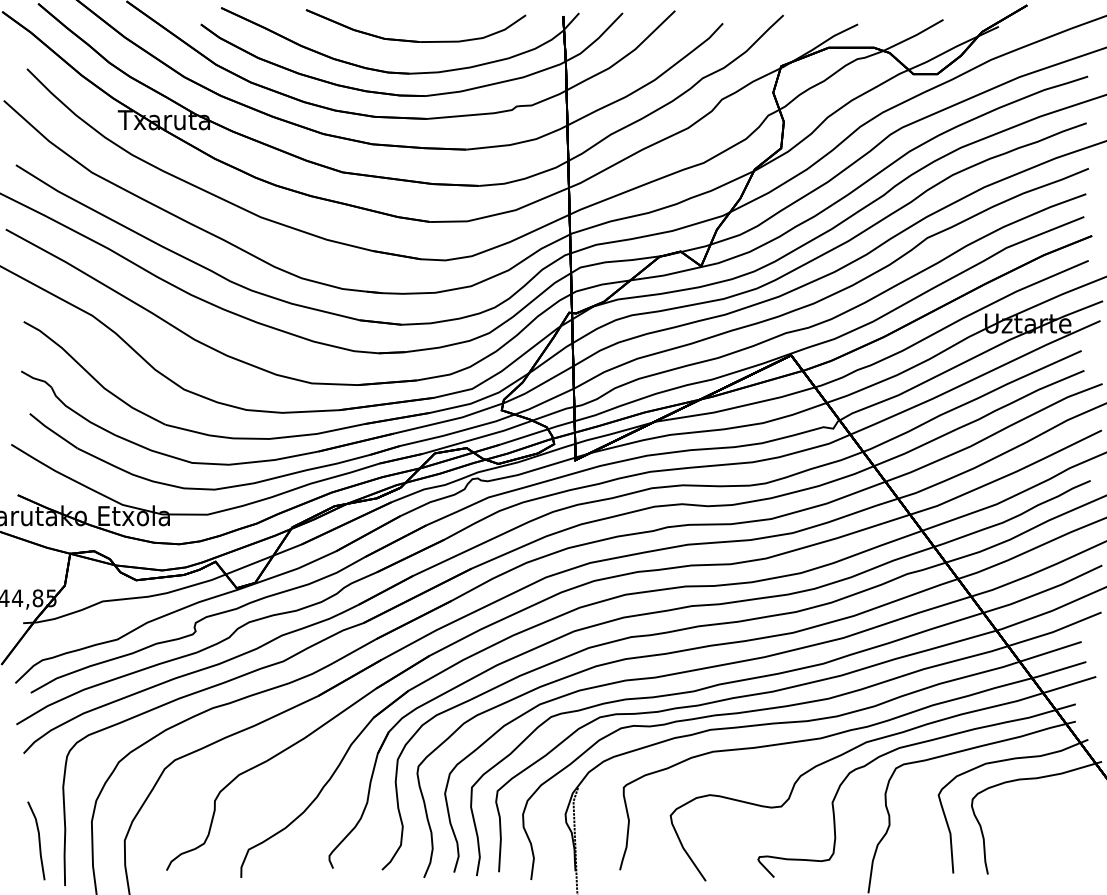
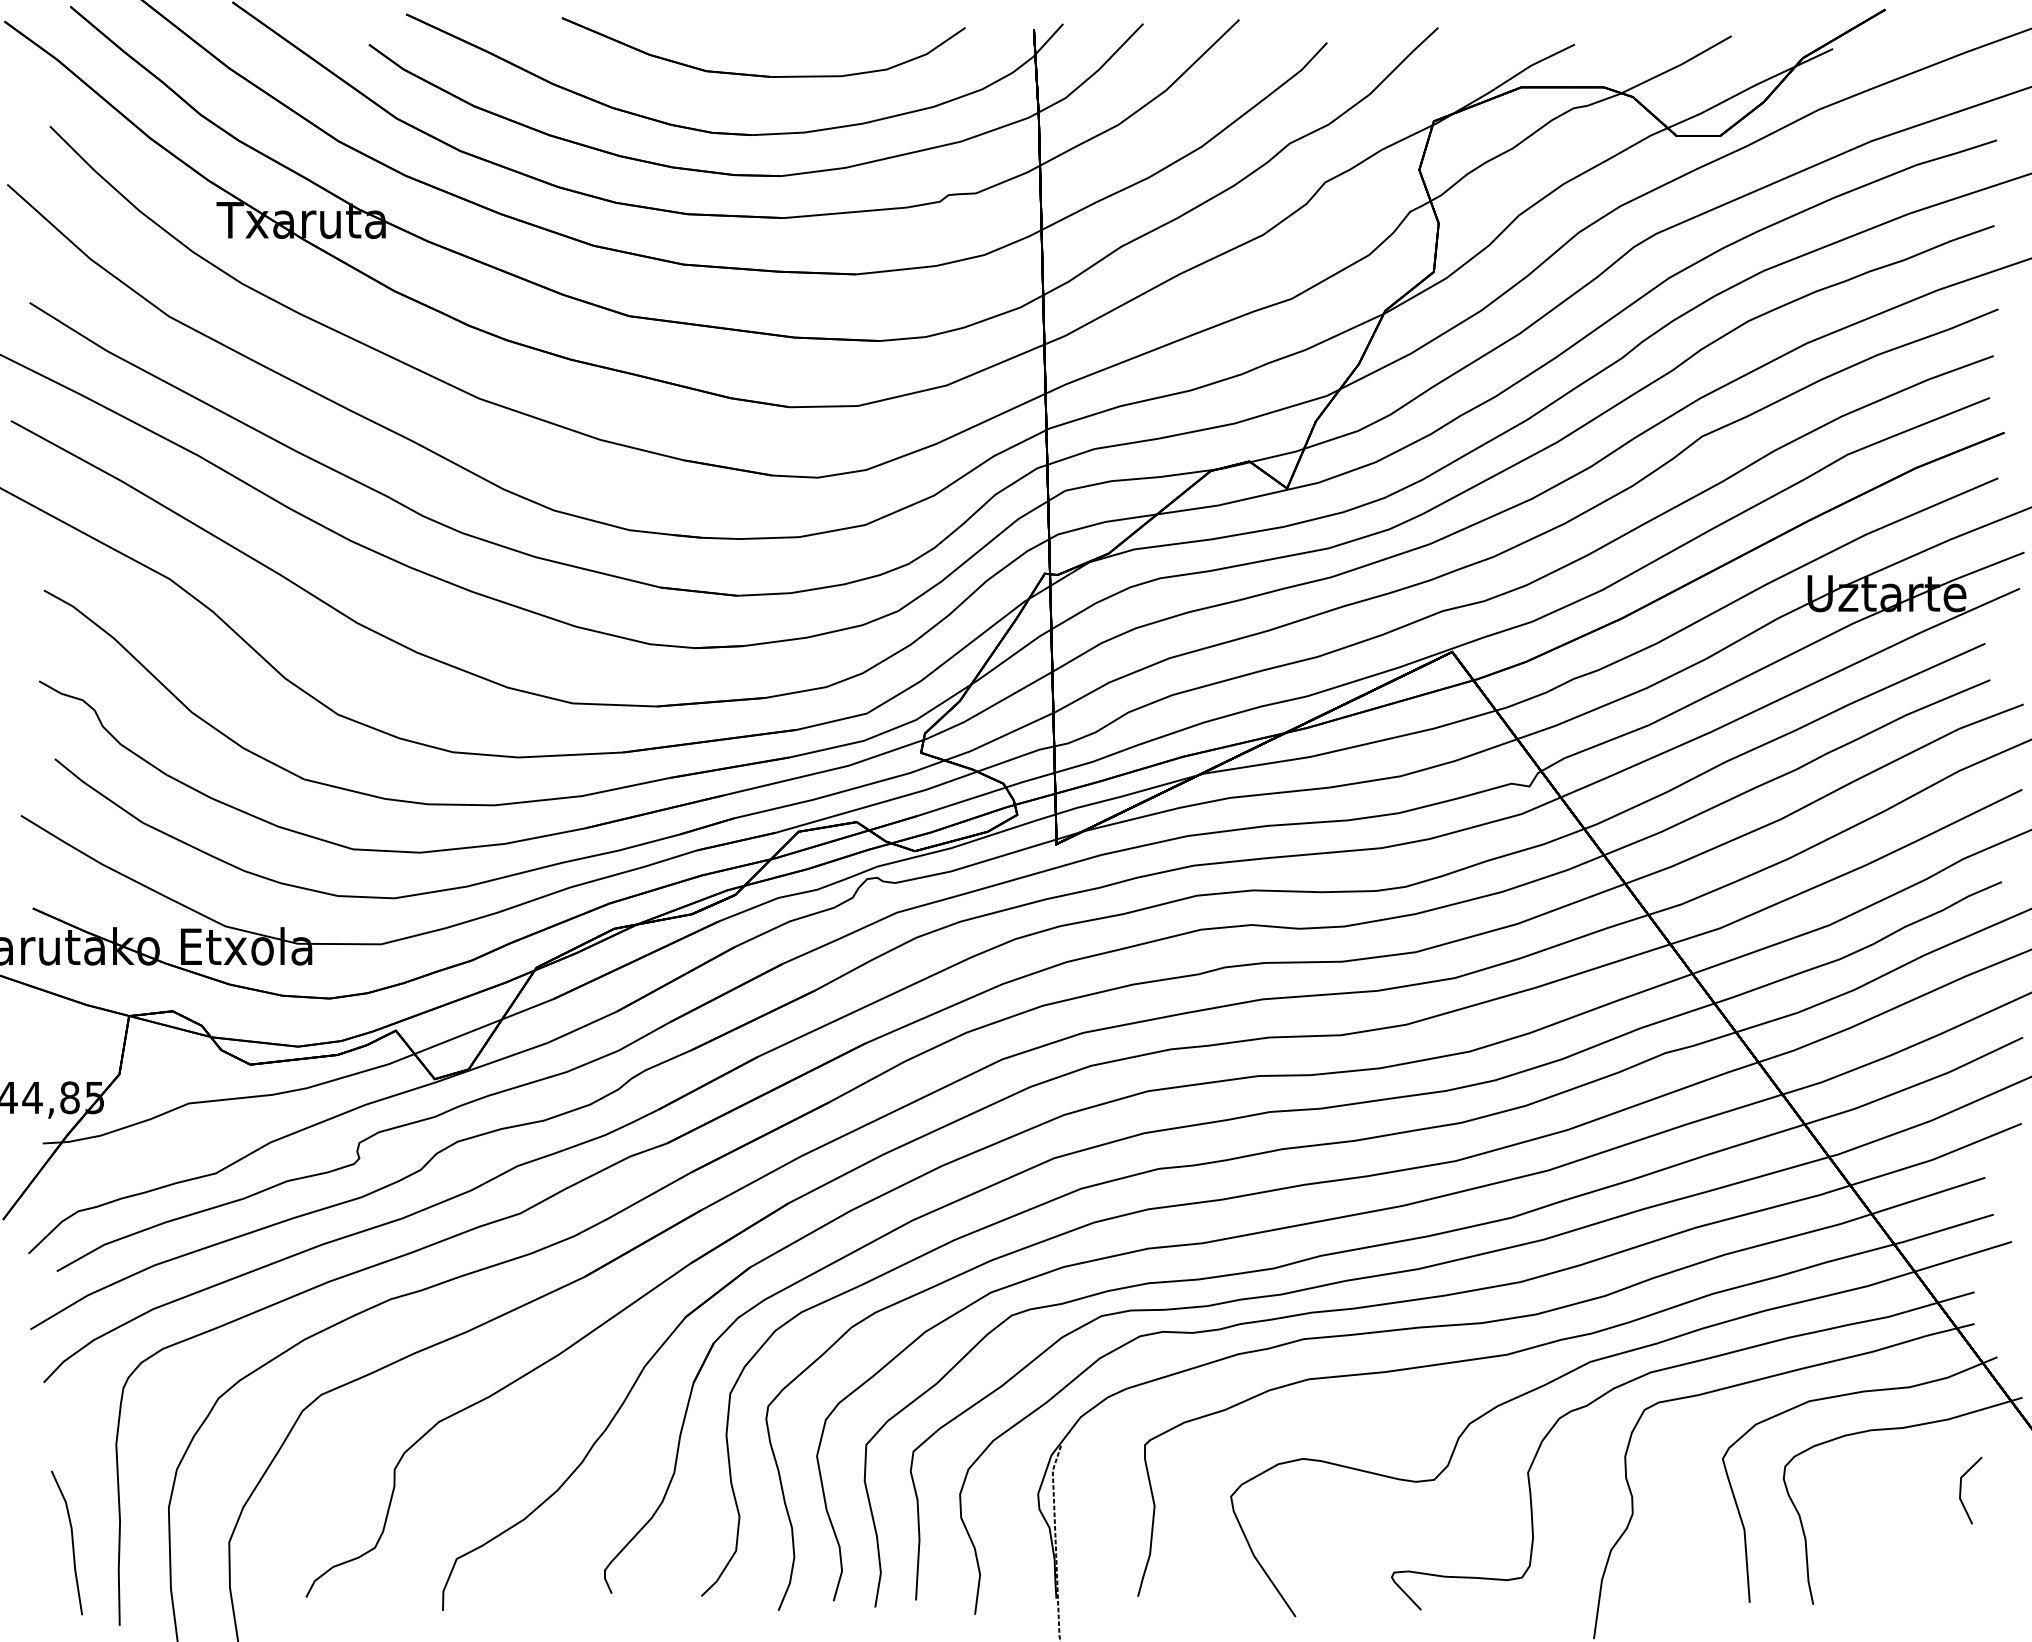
part: (1073, 811) -> (1970, 1488), added

